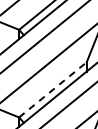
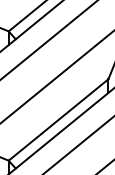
line: (52, 89) -> (57, 119), dashed -> solid

